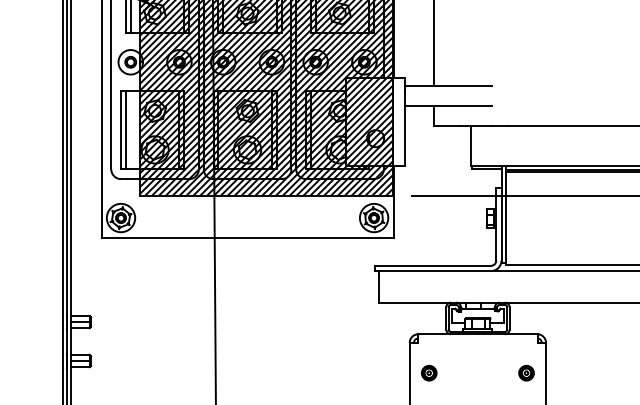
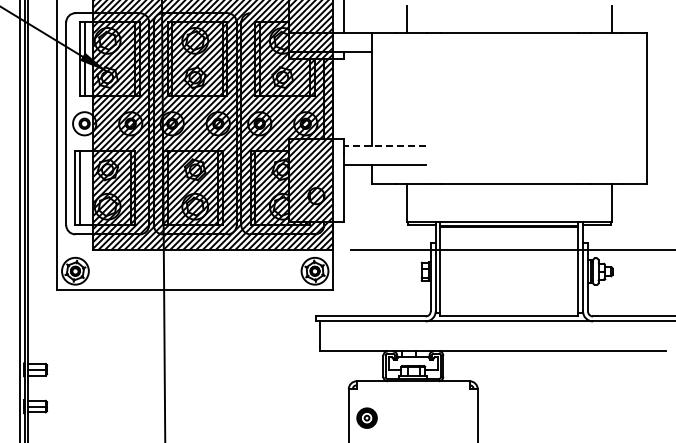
line: (447, 86) -> (384, 146), solid -> dashed
part: (429, 372) -> (367, 417), size x1.4
part: (526, 372) -> (459, 417), removed

